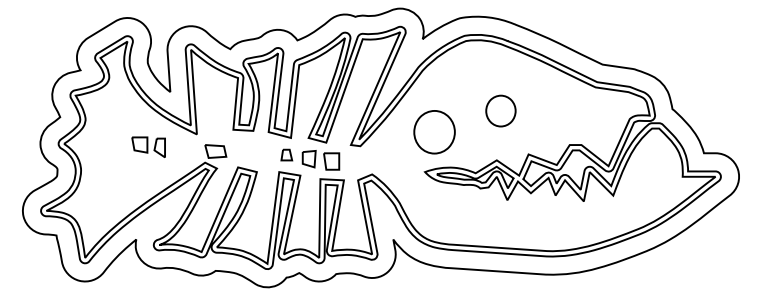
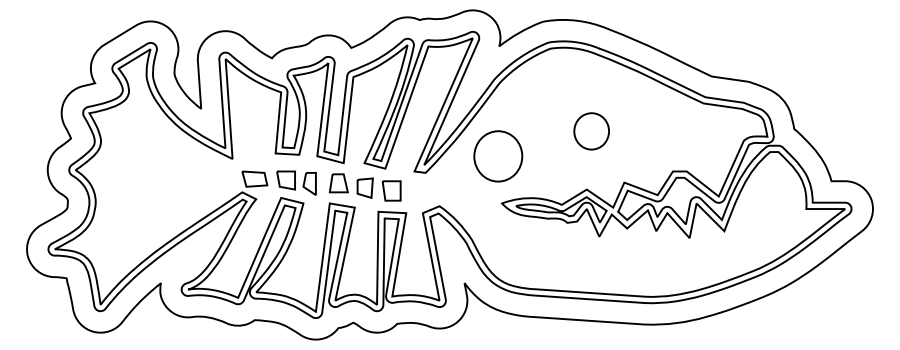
part: (434, 132) -> (498, 156), moved
part: (148, 146) -> (296, 182), moved
part: (286, 155) -> (338, 183), size x1.43

